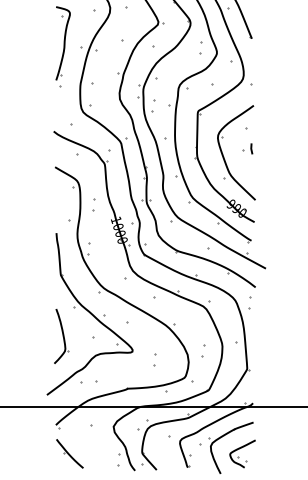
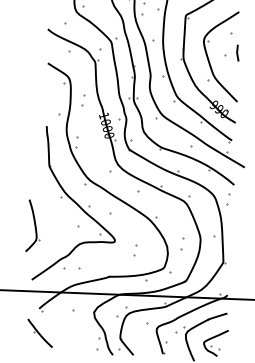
part: (247, 148) -> (231, 52), size x1.6
part: (61, 336) -> (33, 226), moved
part: (69, 453) -> (39, 333), moved

